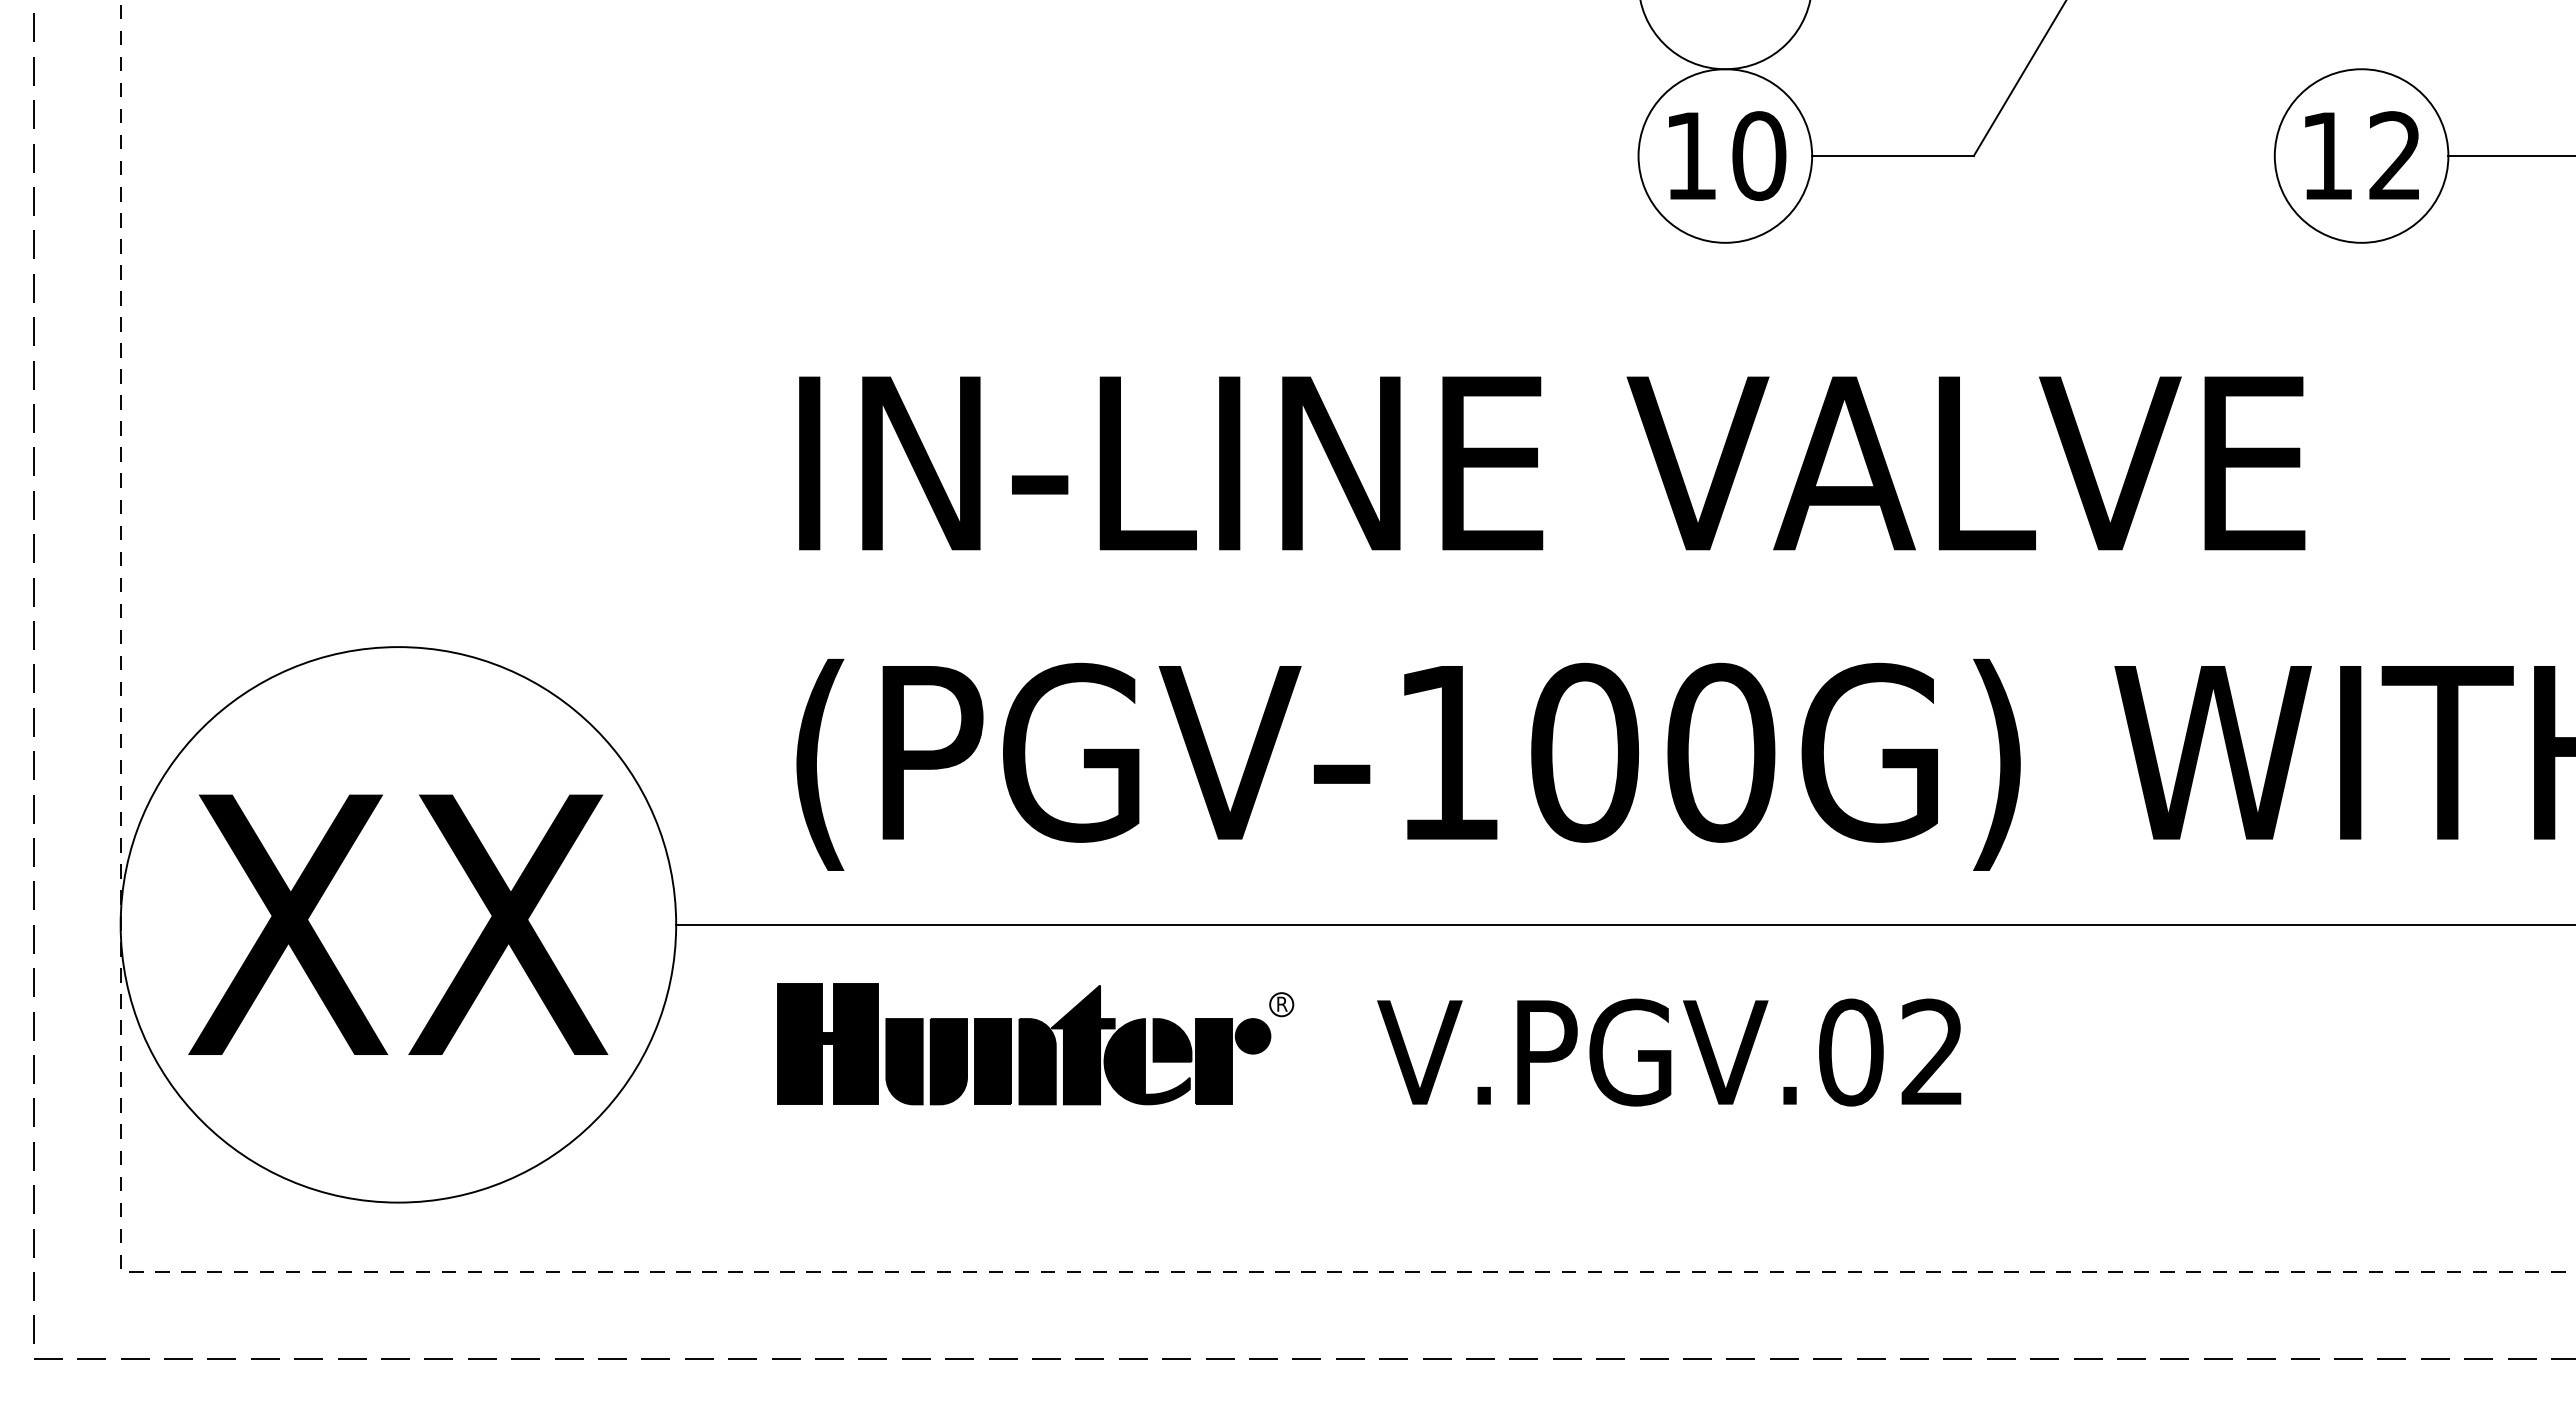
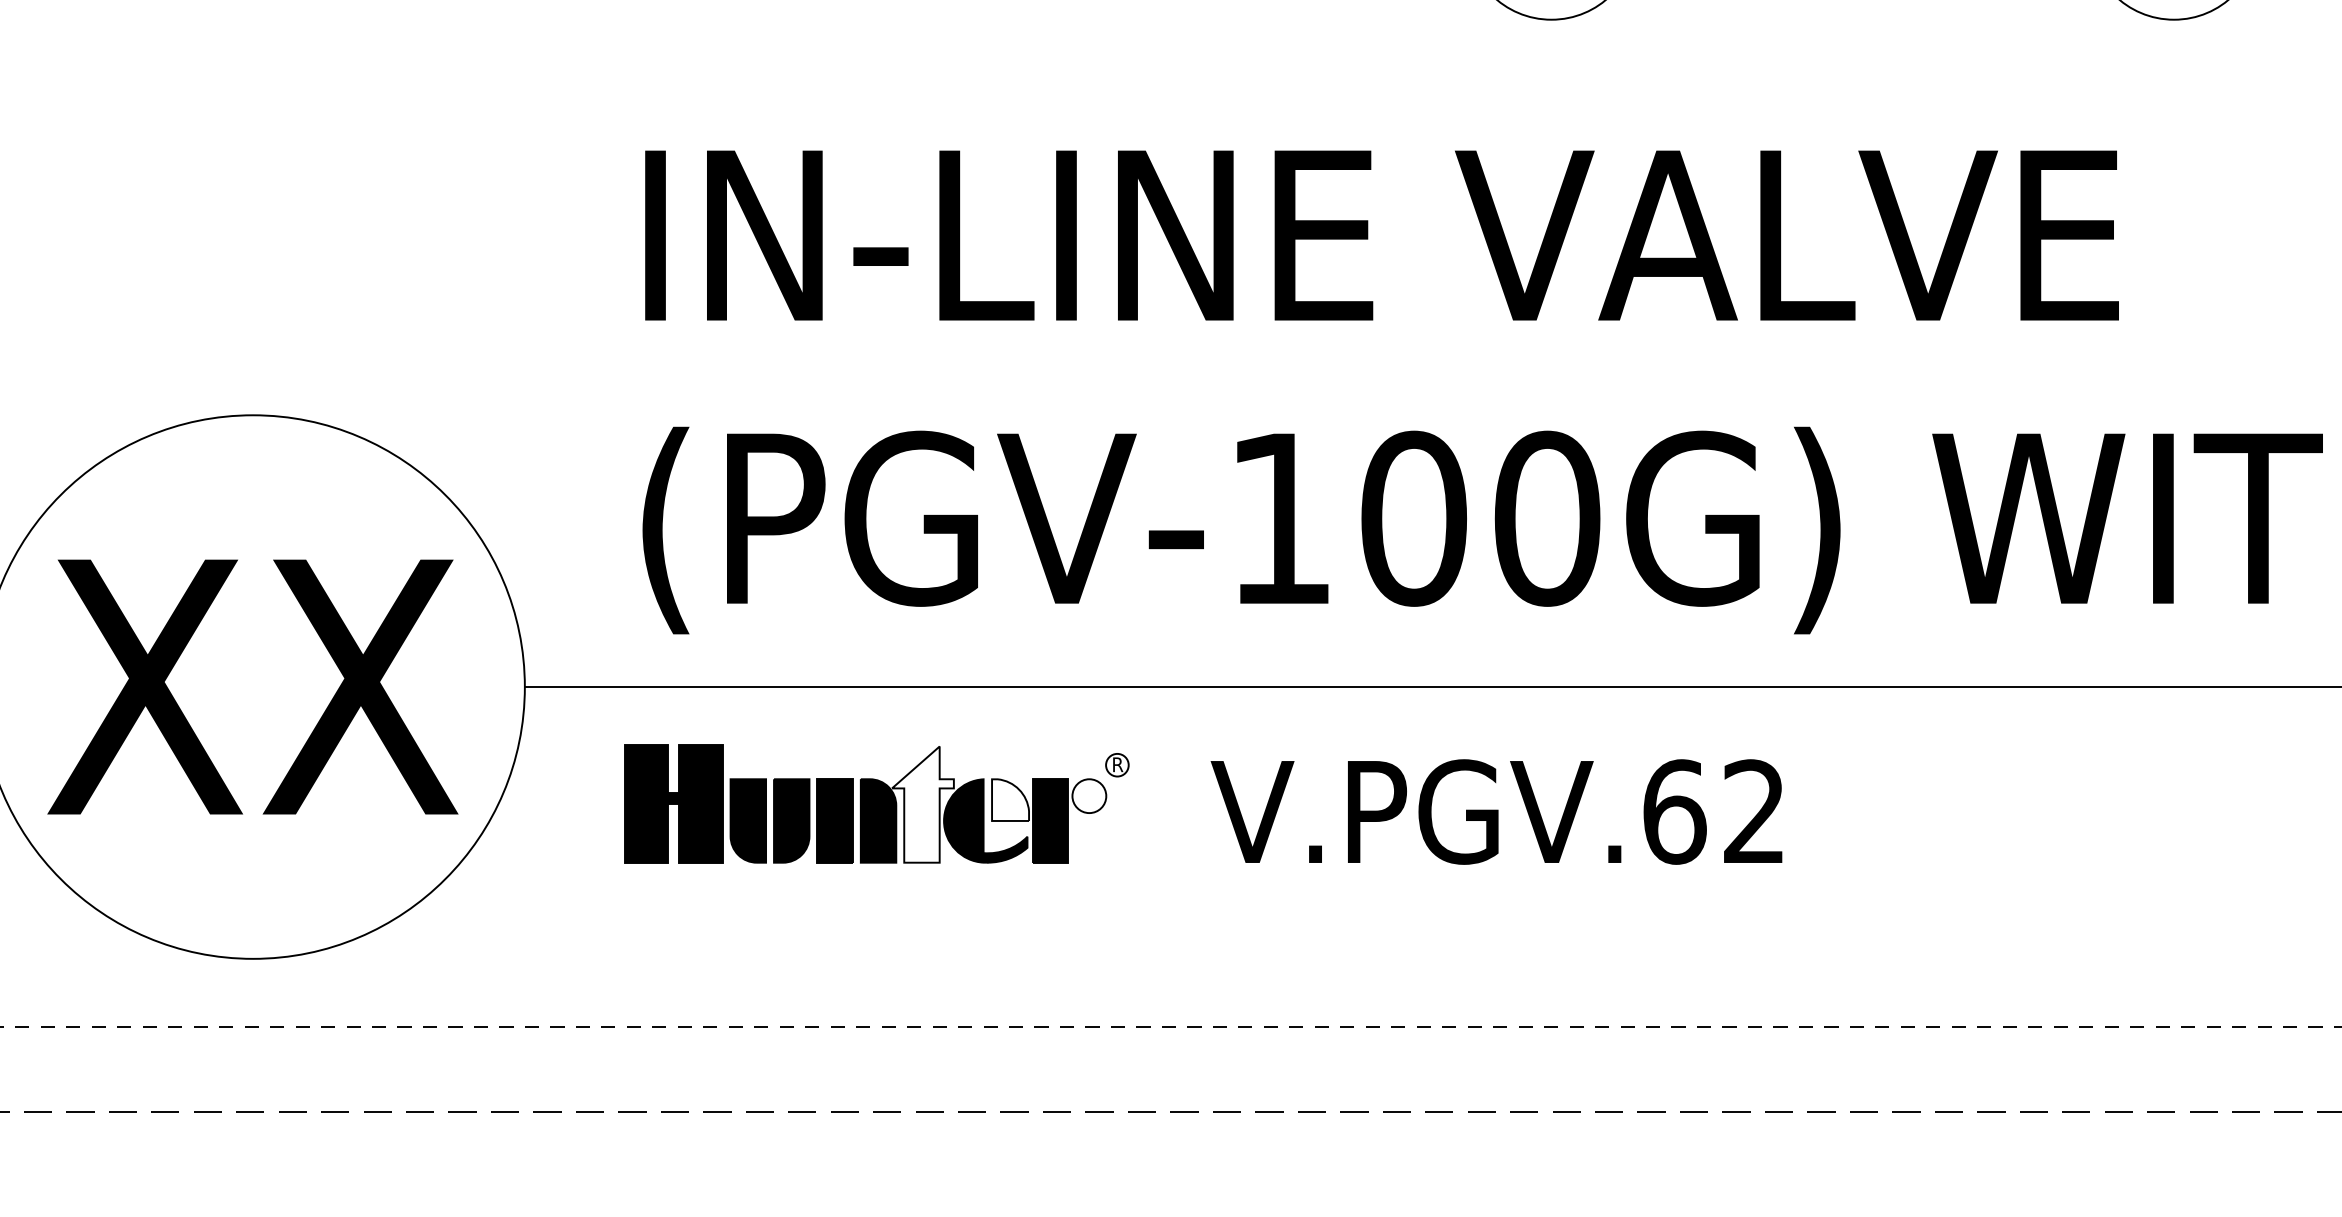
fill: (1252, 1036) -> (1088, 796), removed
fill: (1172, 1040) -> (1010, 800), removed
fill: (1082, 1044) -> (922, 804), removed
text: (1851, 1052) -> (1674, 811), V.PGV.02 -> V.PGV.62

